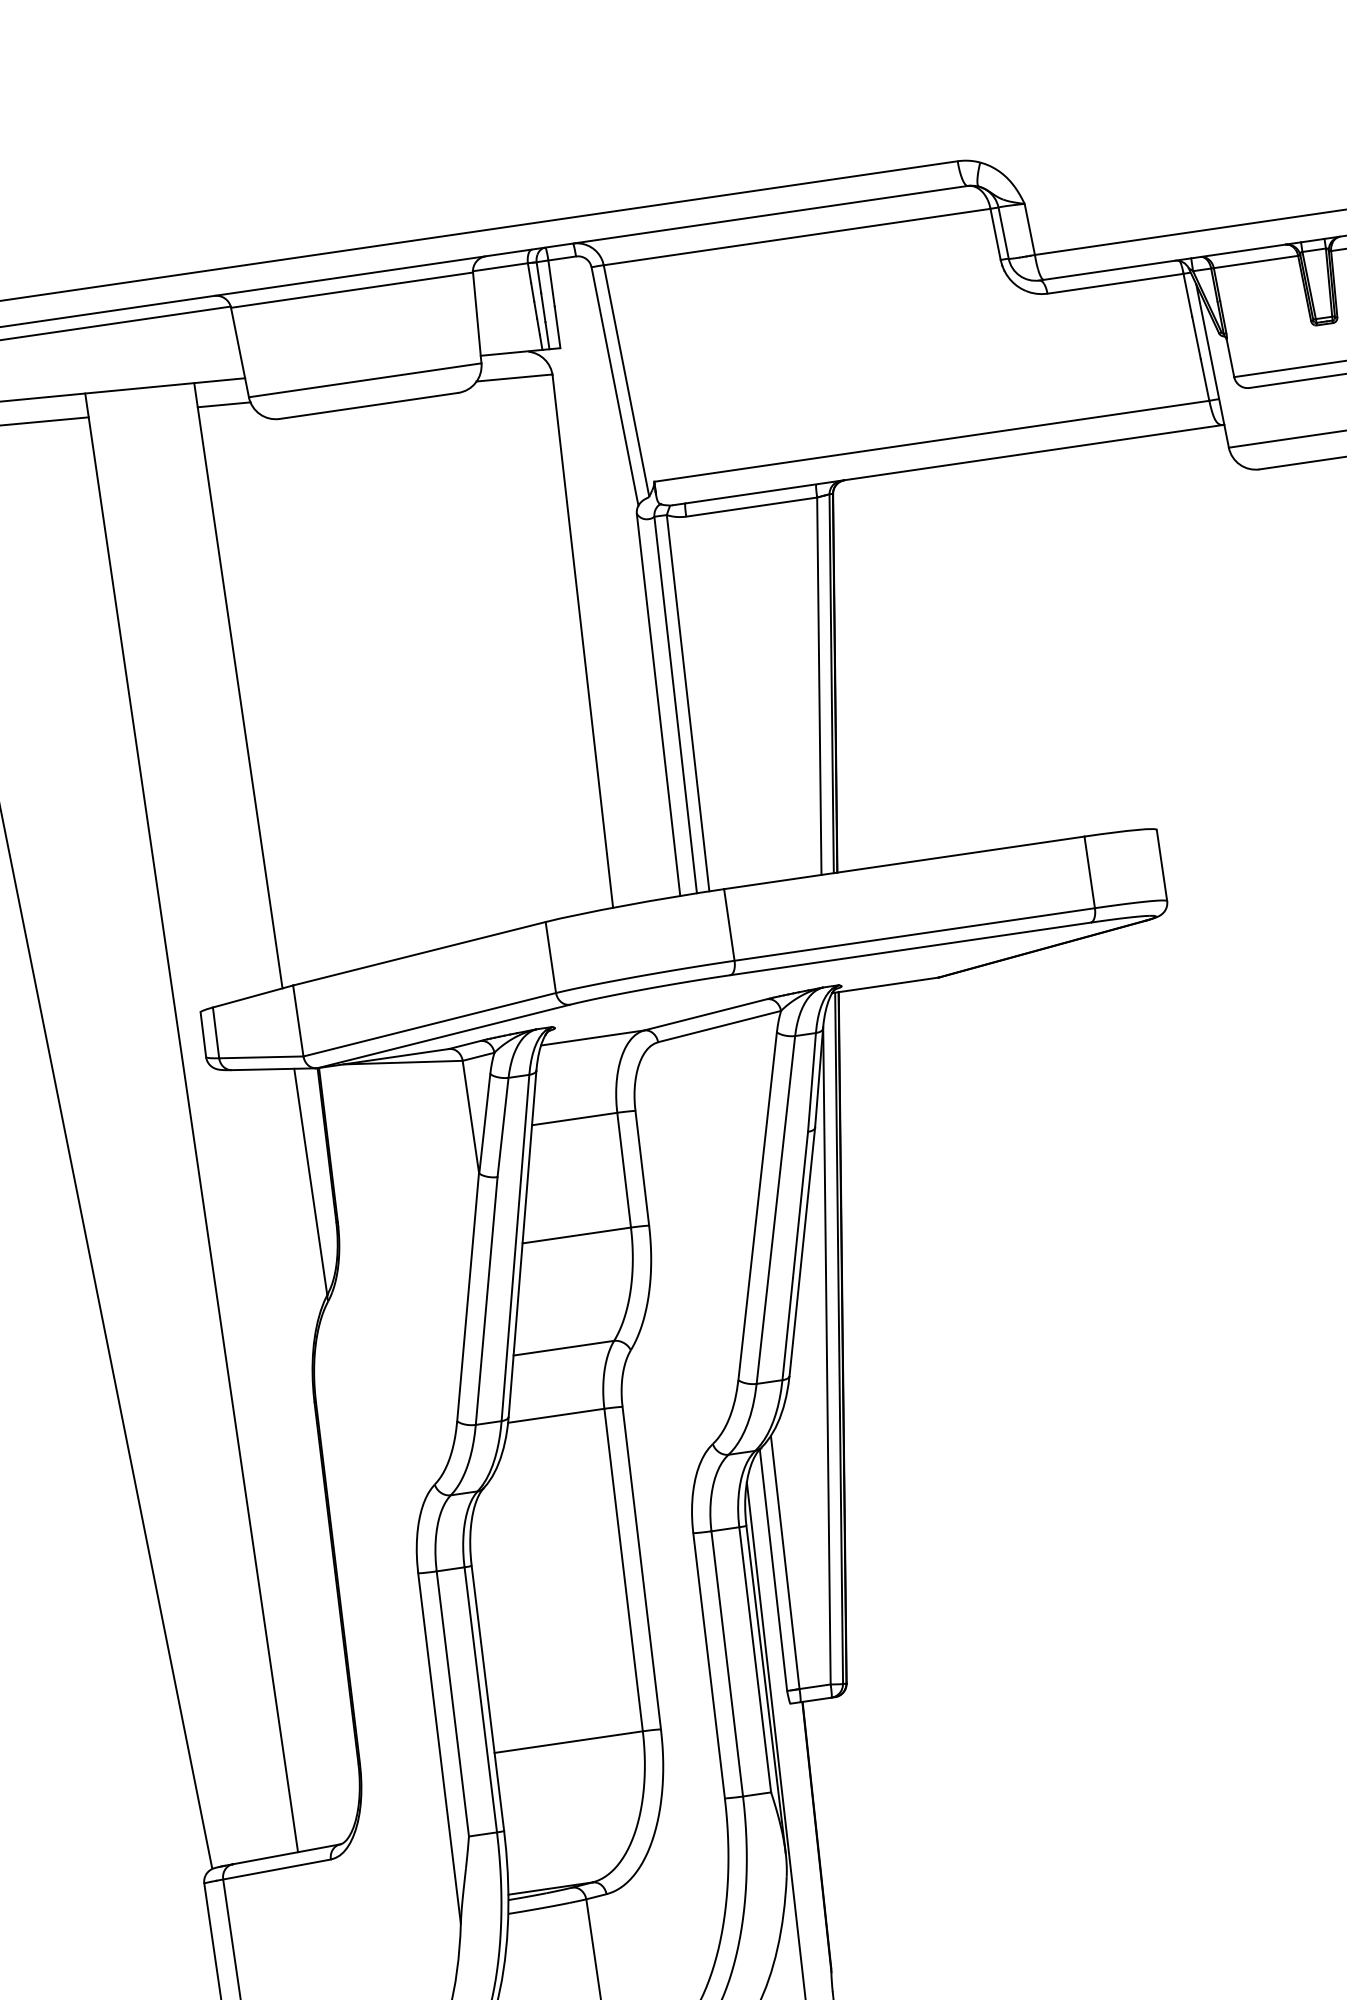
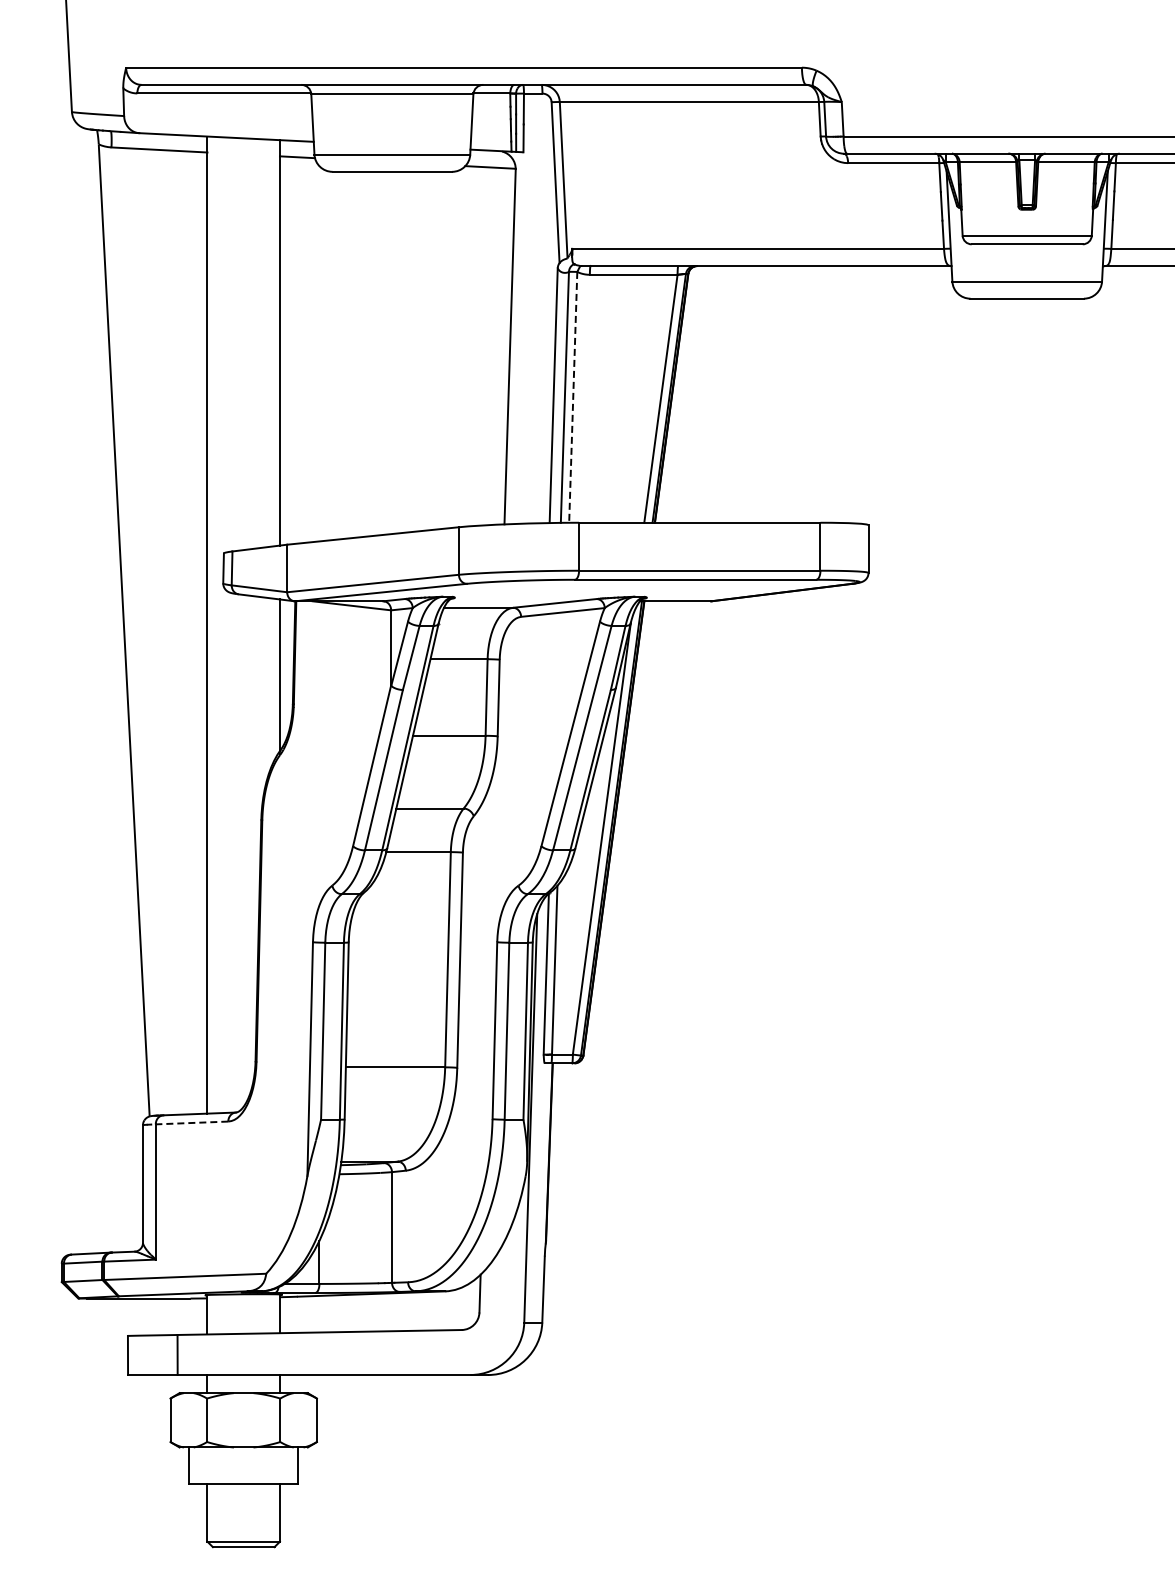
line: (688, 703) -> (573, 397), solid -> dashed
line: (273, 1870) -> (189, 1123), solid -> dashed

